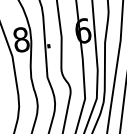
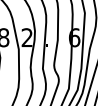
text: (20, 39) -> (26, 37), 8 -> 2

